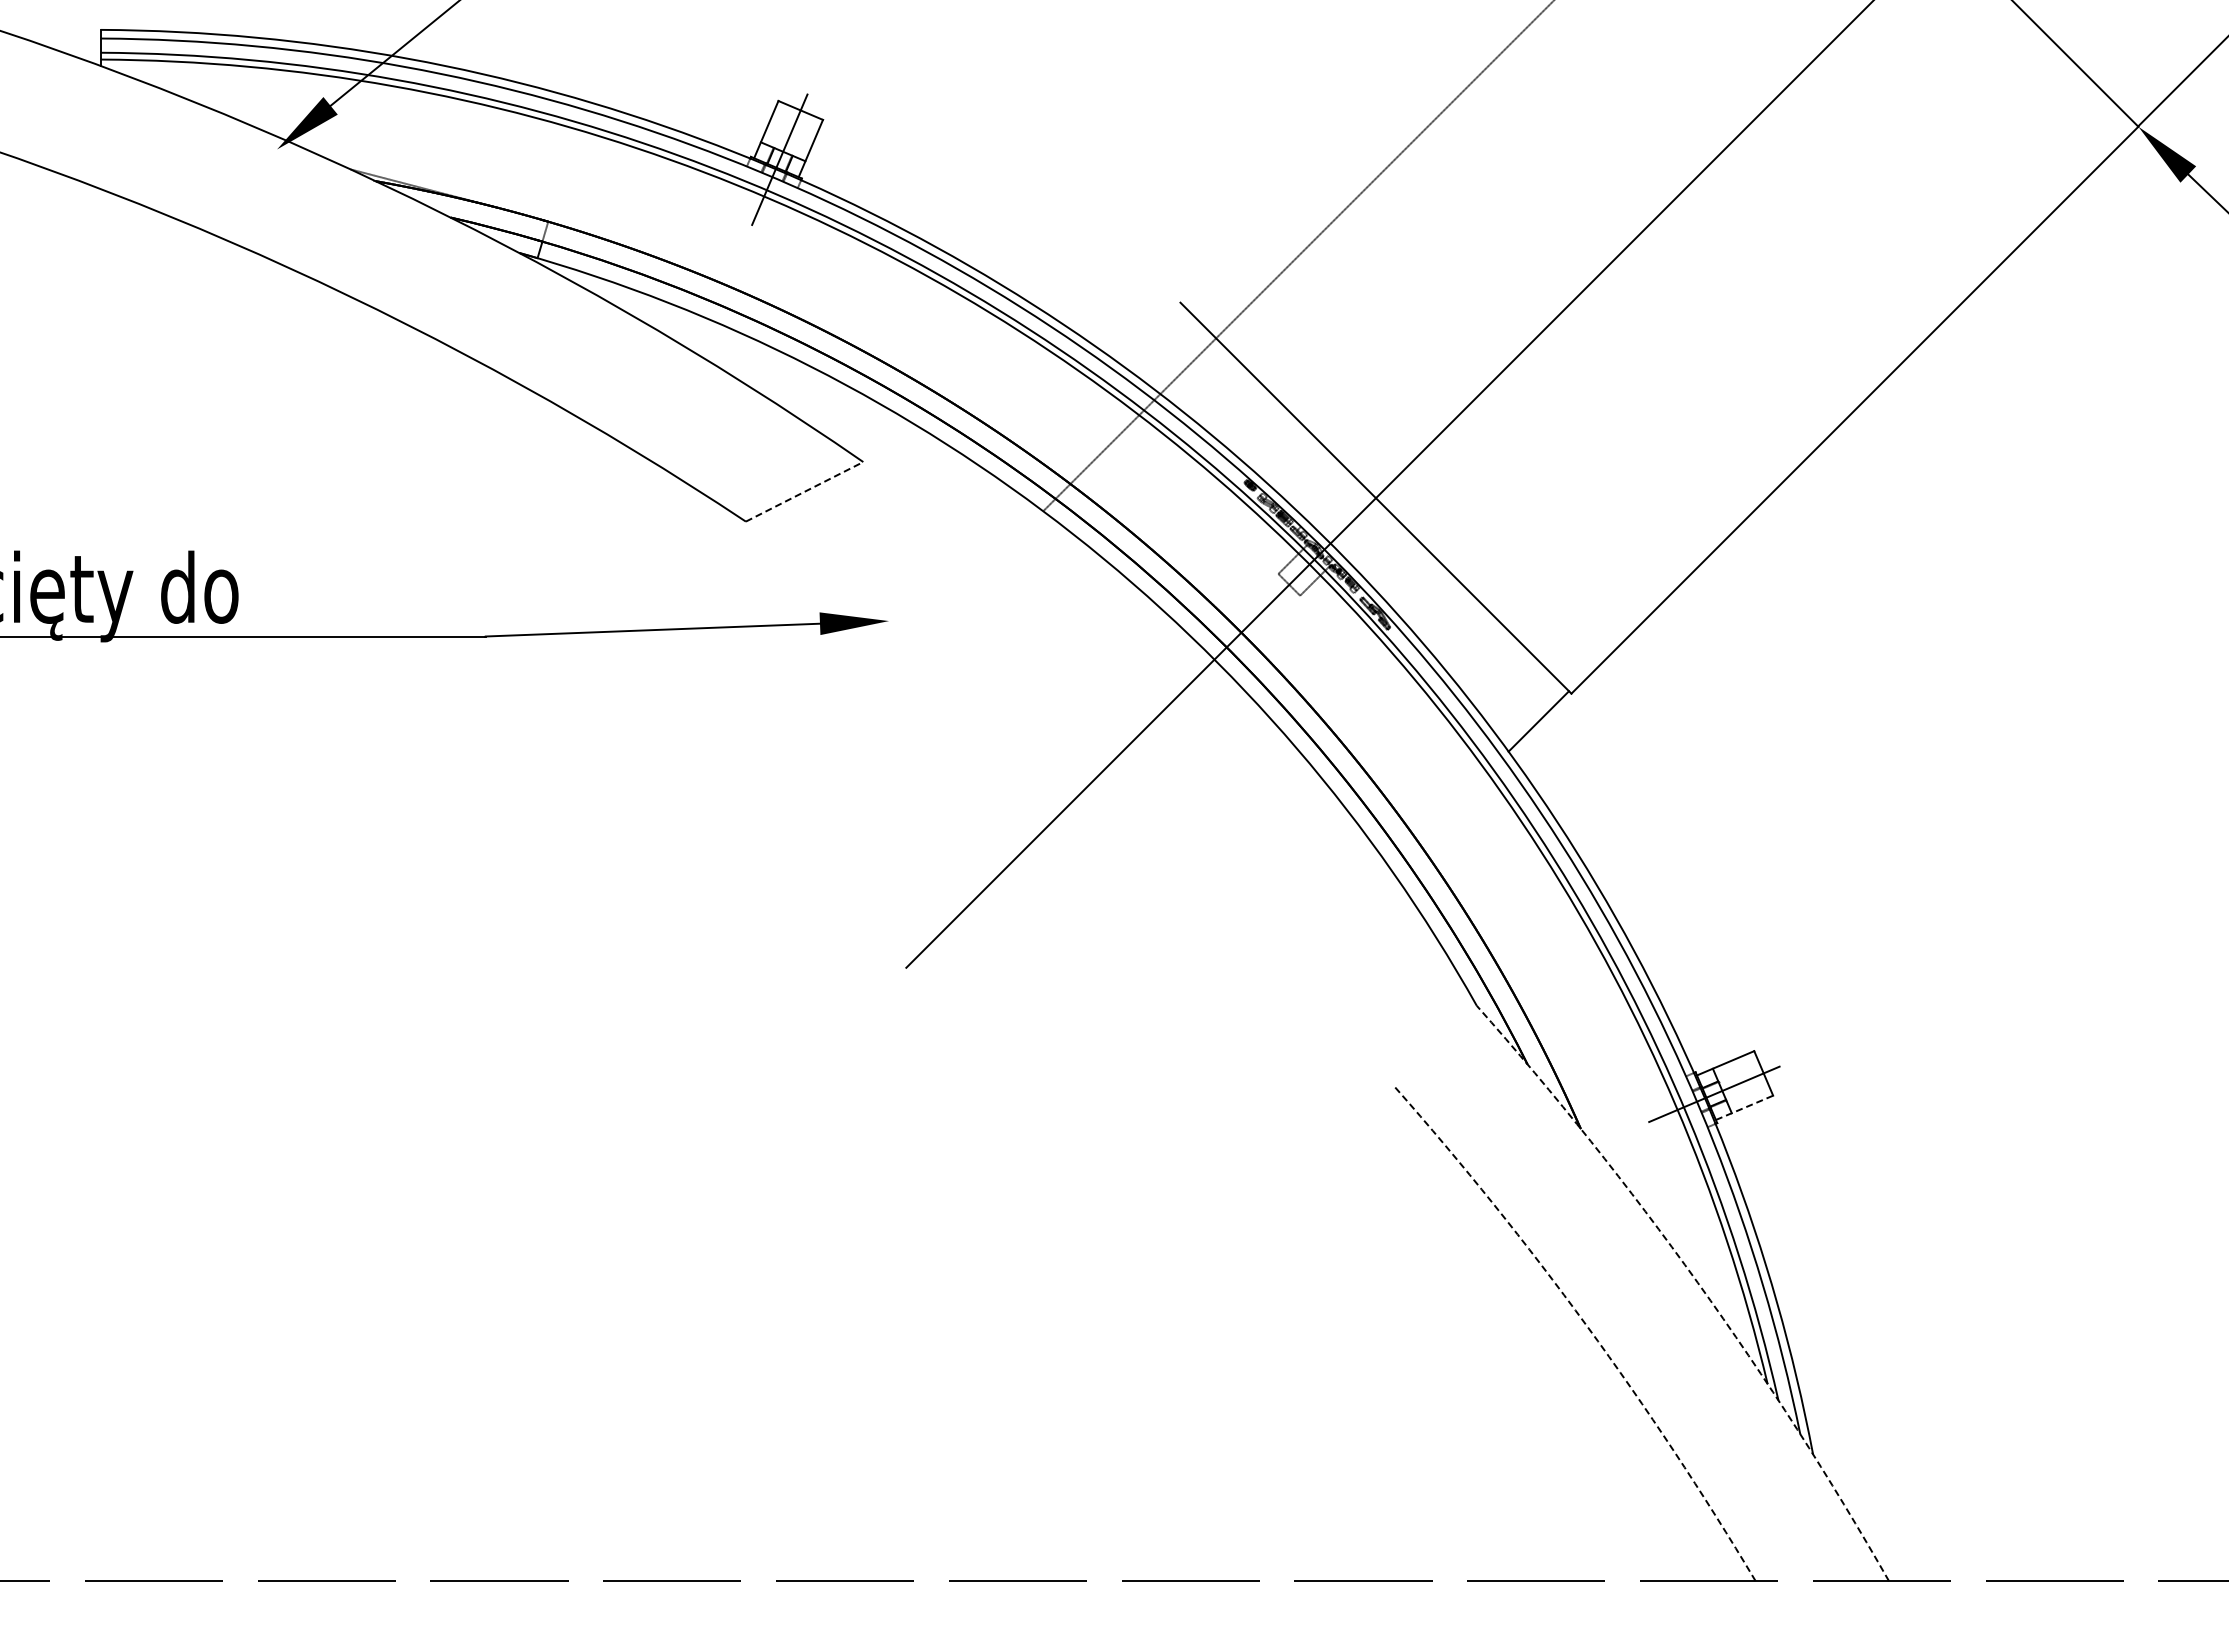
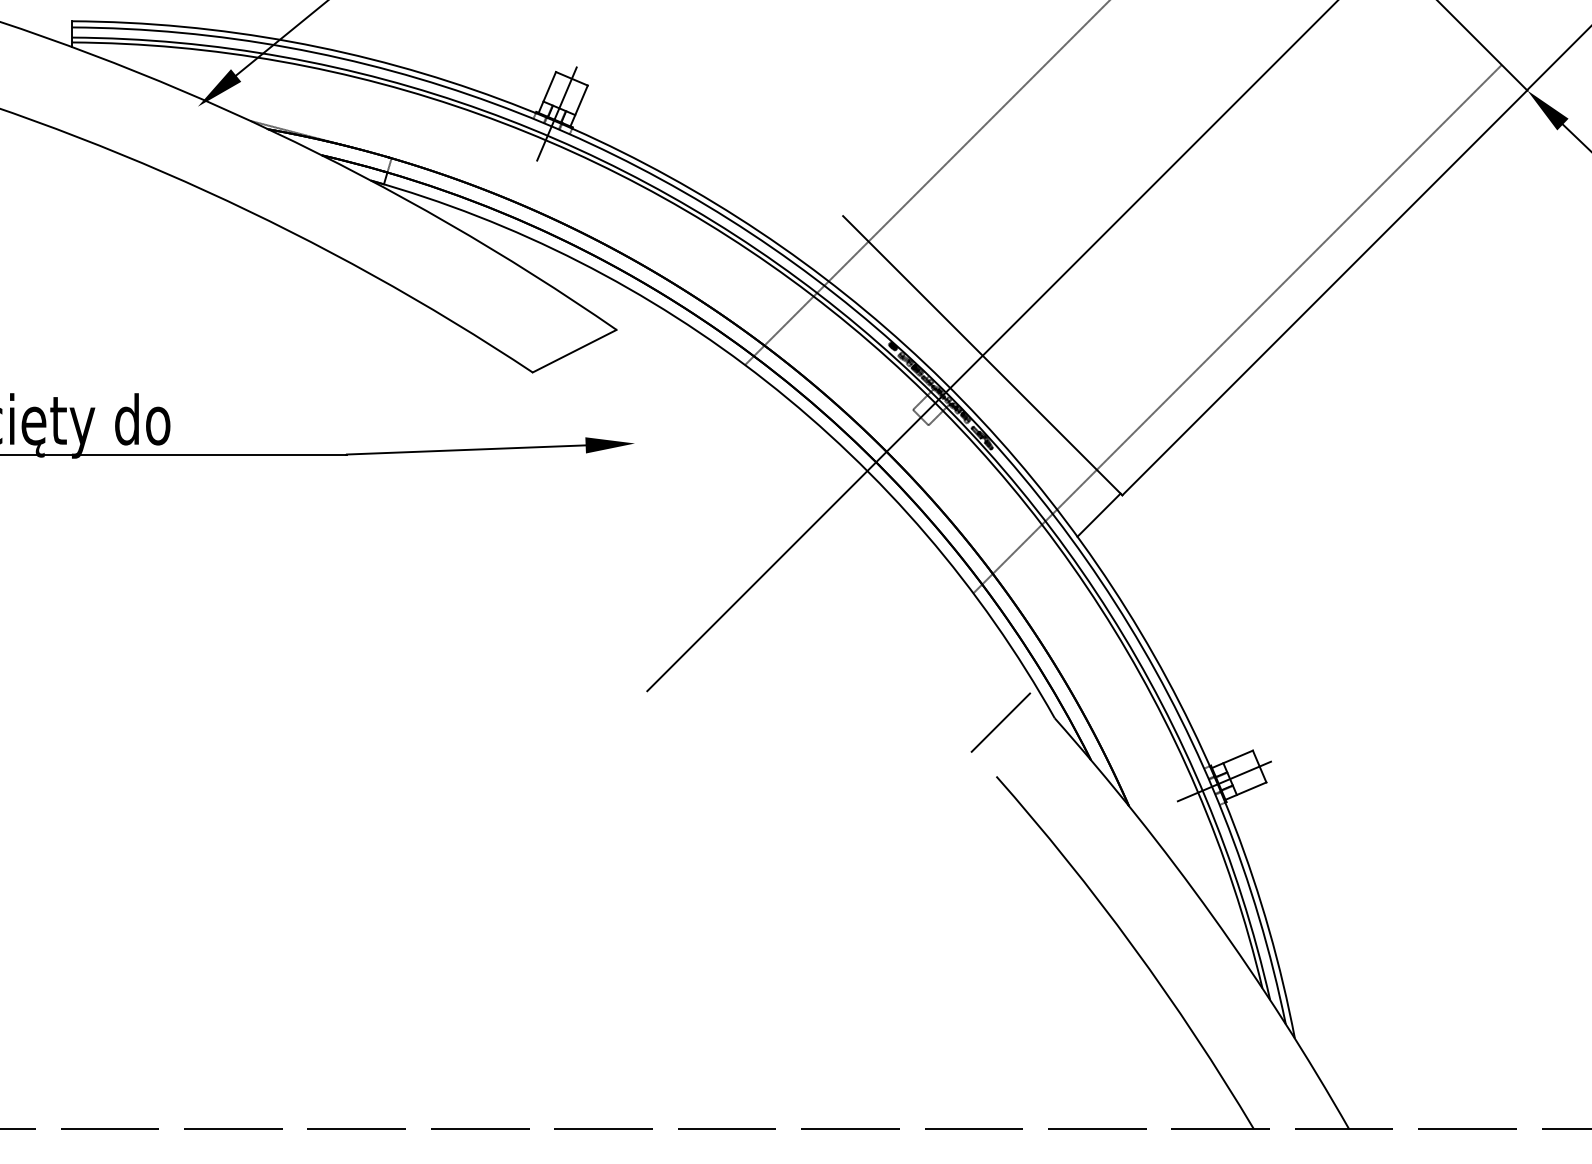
line: (1732, 460) -> (1237, 328), added
line: (804, 491) -> (574, 350), dashed -> solid
line: (1401, 1011) -> (1000, 722), added
line: (1744, 1107) -> (1245, 790), dashed -> solid
arc: (1697, 1282) -> (1212, 915), dashed -> solid
arc: (1586, 1325) -> (1133, 946), dashed -> solid

